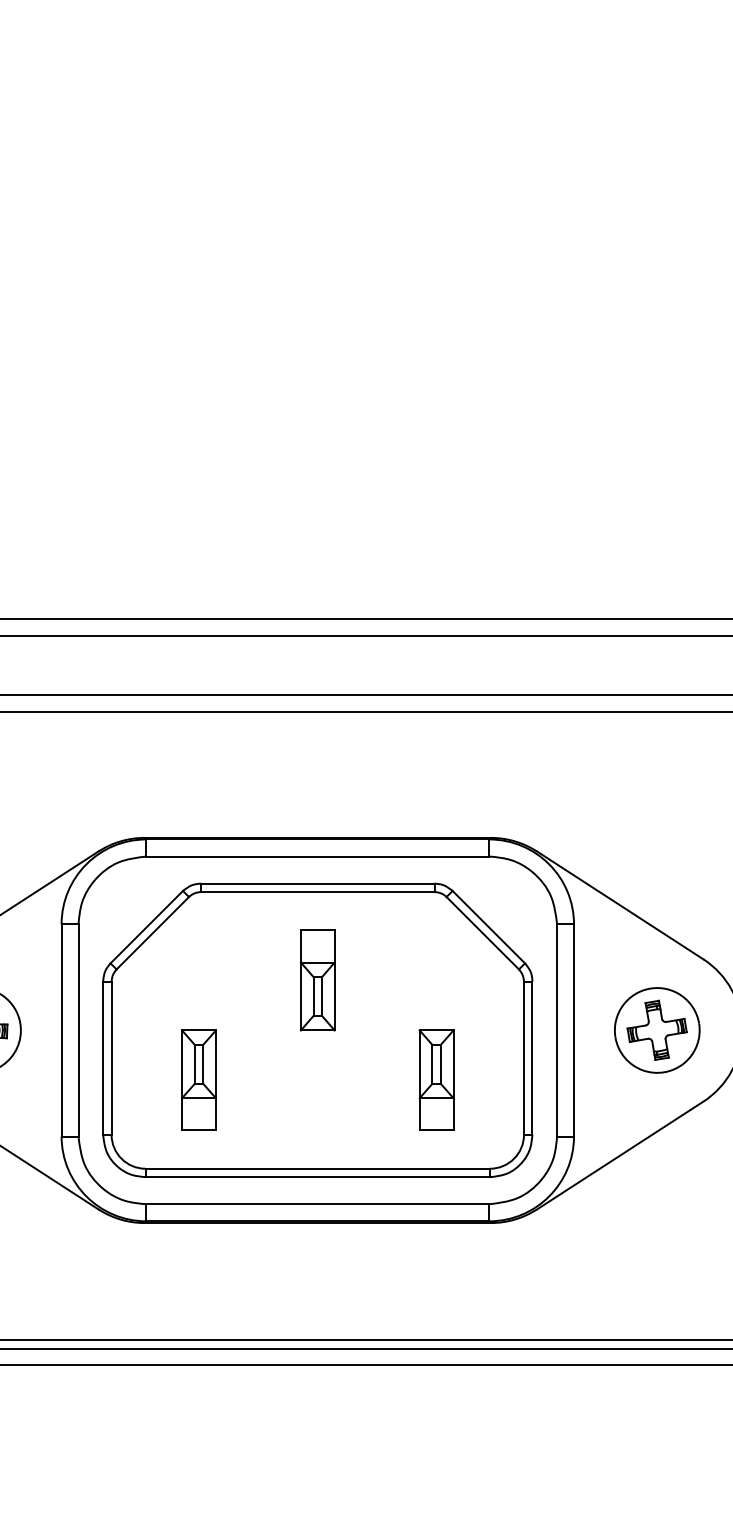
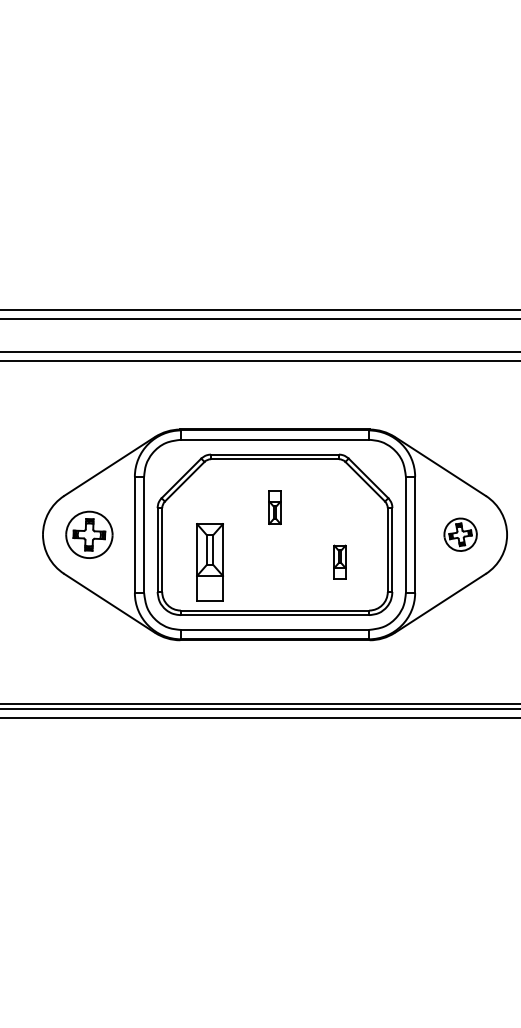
part: (316, 980) -> (274, 507), size x0.6
part: (656, 1029) -> (460, 534), size x0.7
part: (198, 1079) -> (209, 561), size x1.4
part: (435, 1079) -> (339, 561), size x0.6

